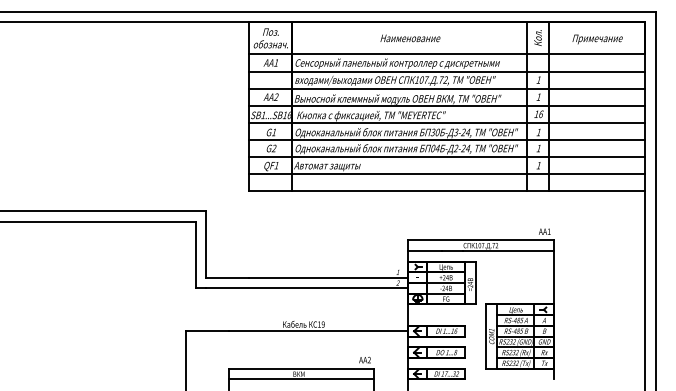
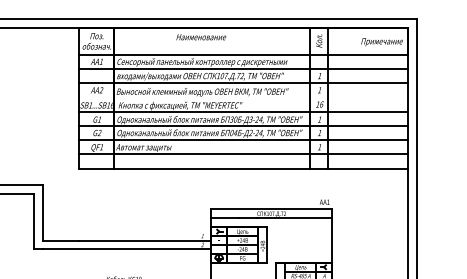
text: (410, 38) -> (201, 37), moved
text: (597, 39) -> (381, 42), moved
line: (447, 105) -> (243, 97), removed

